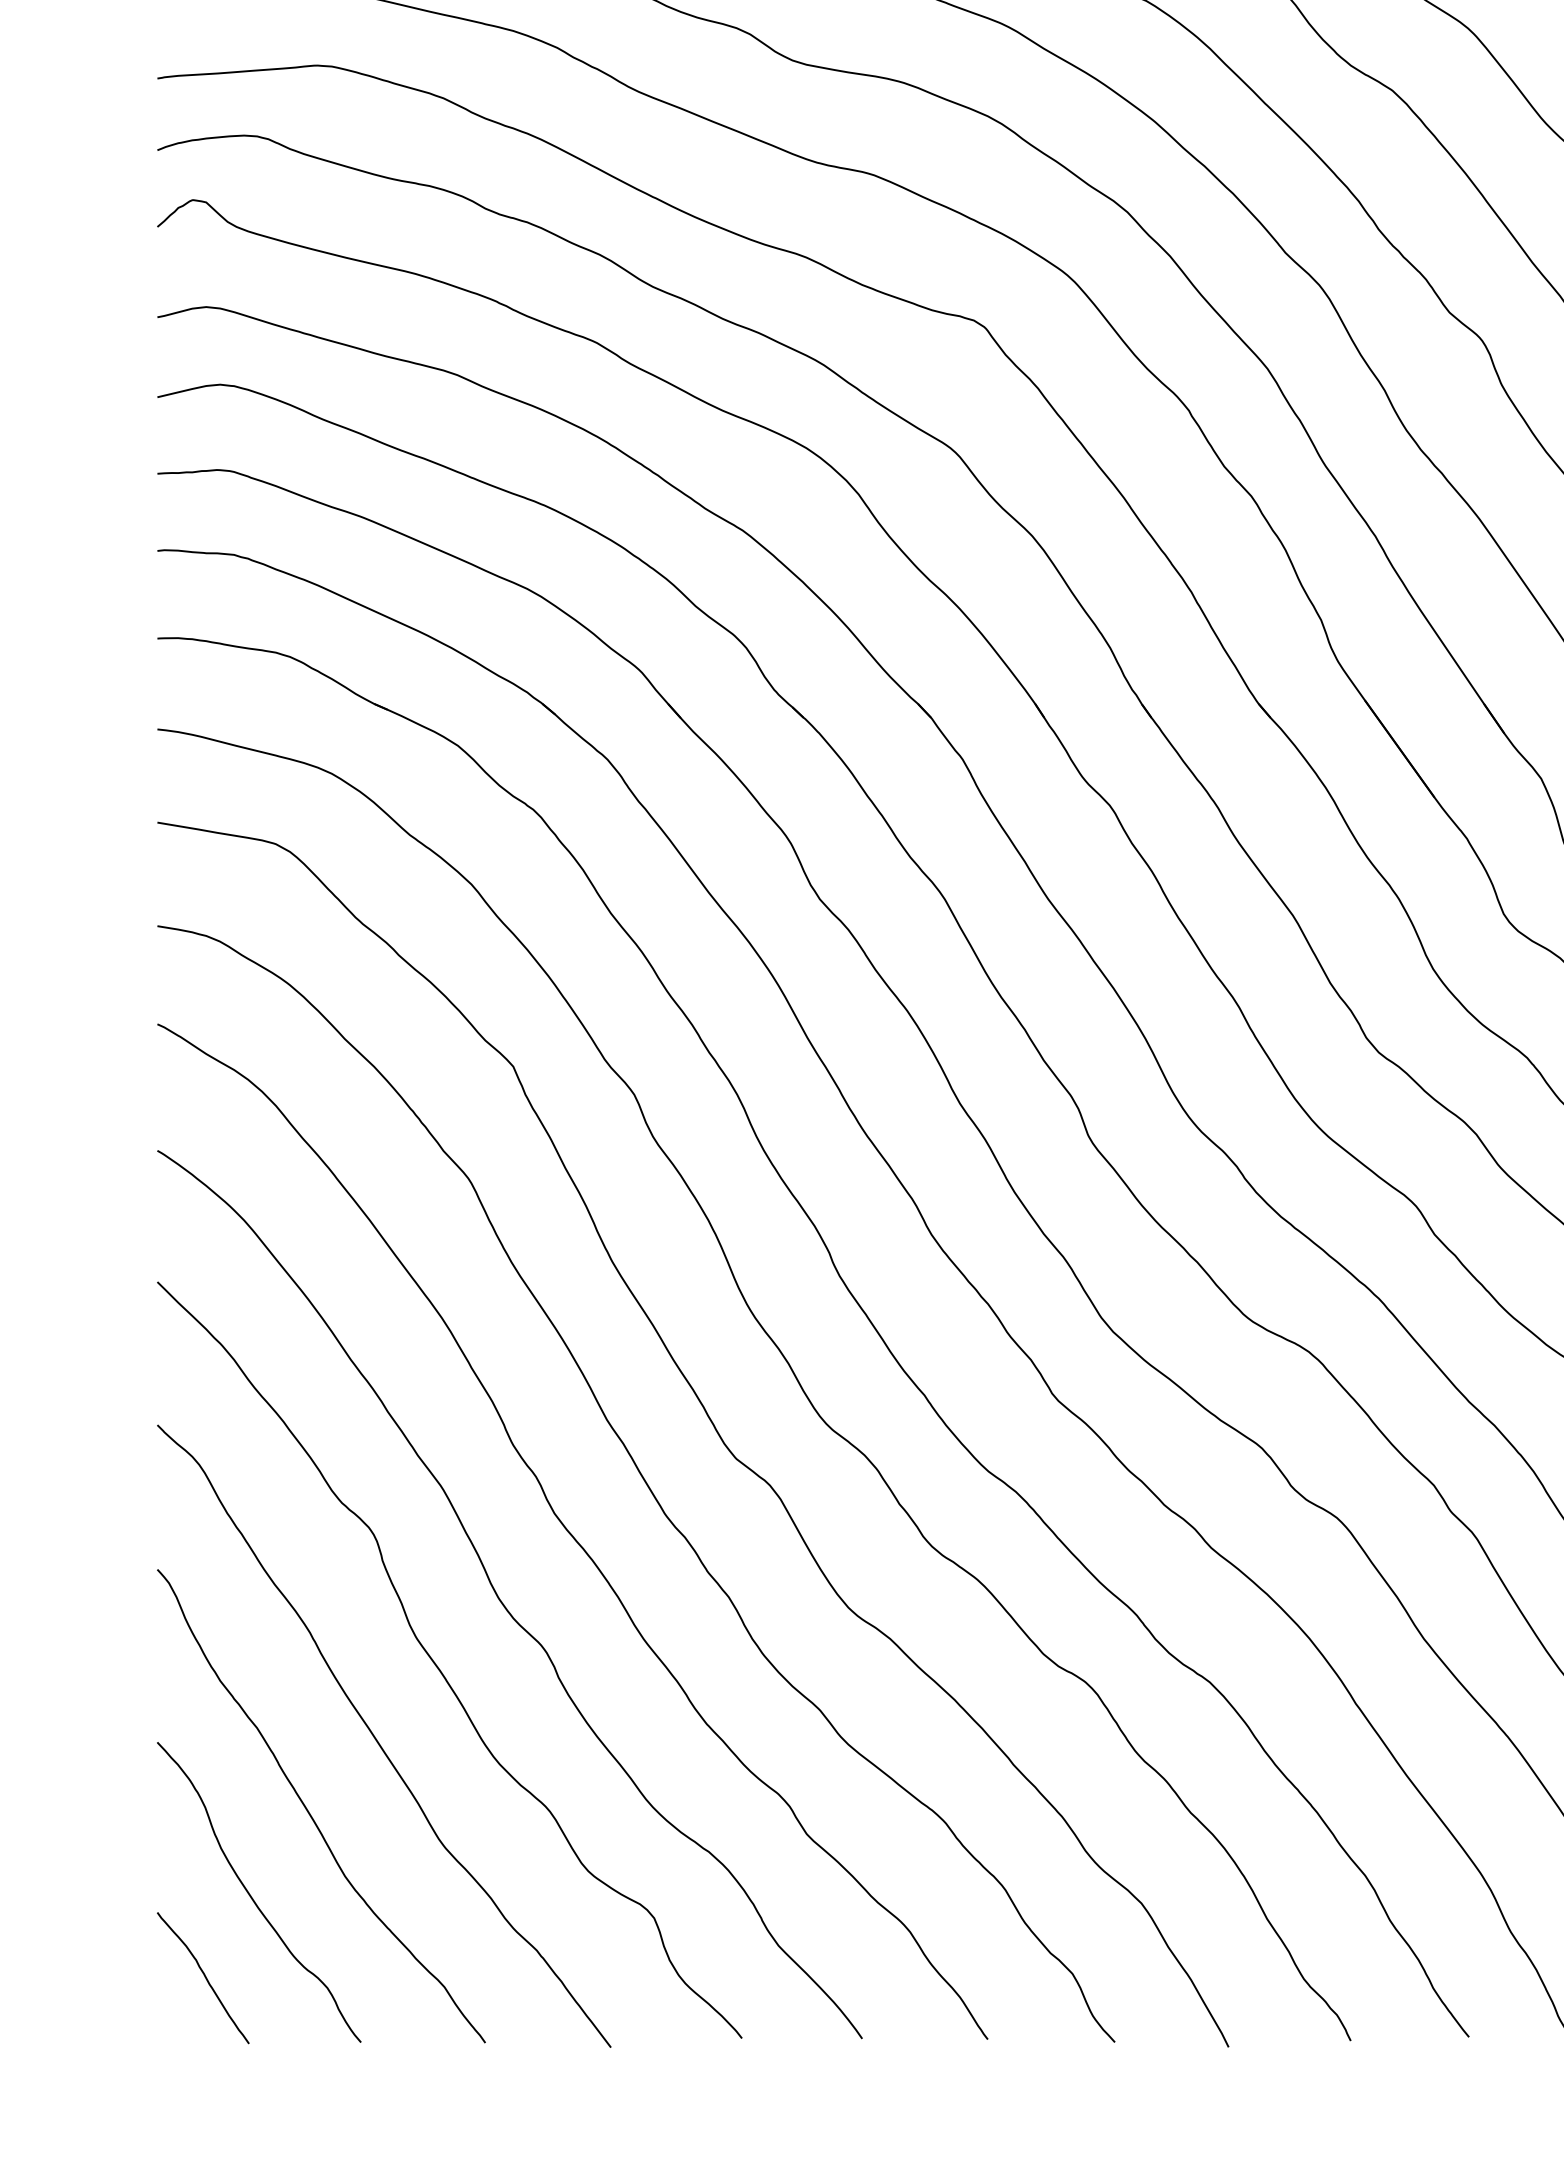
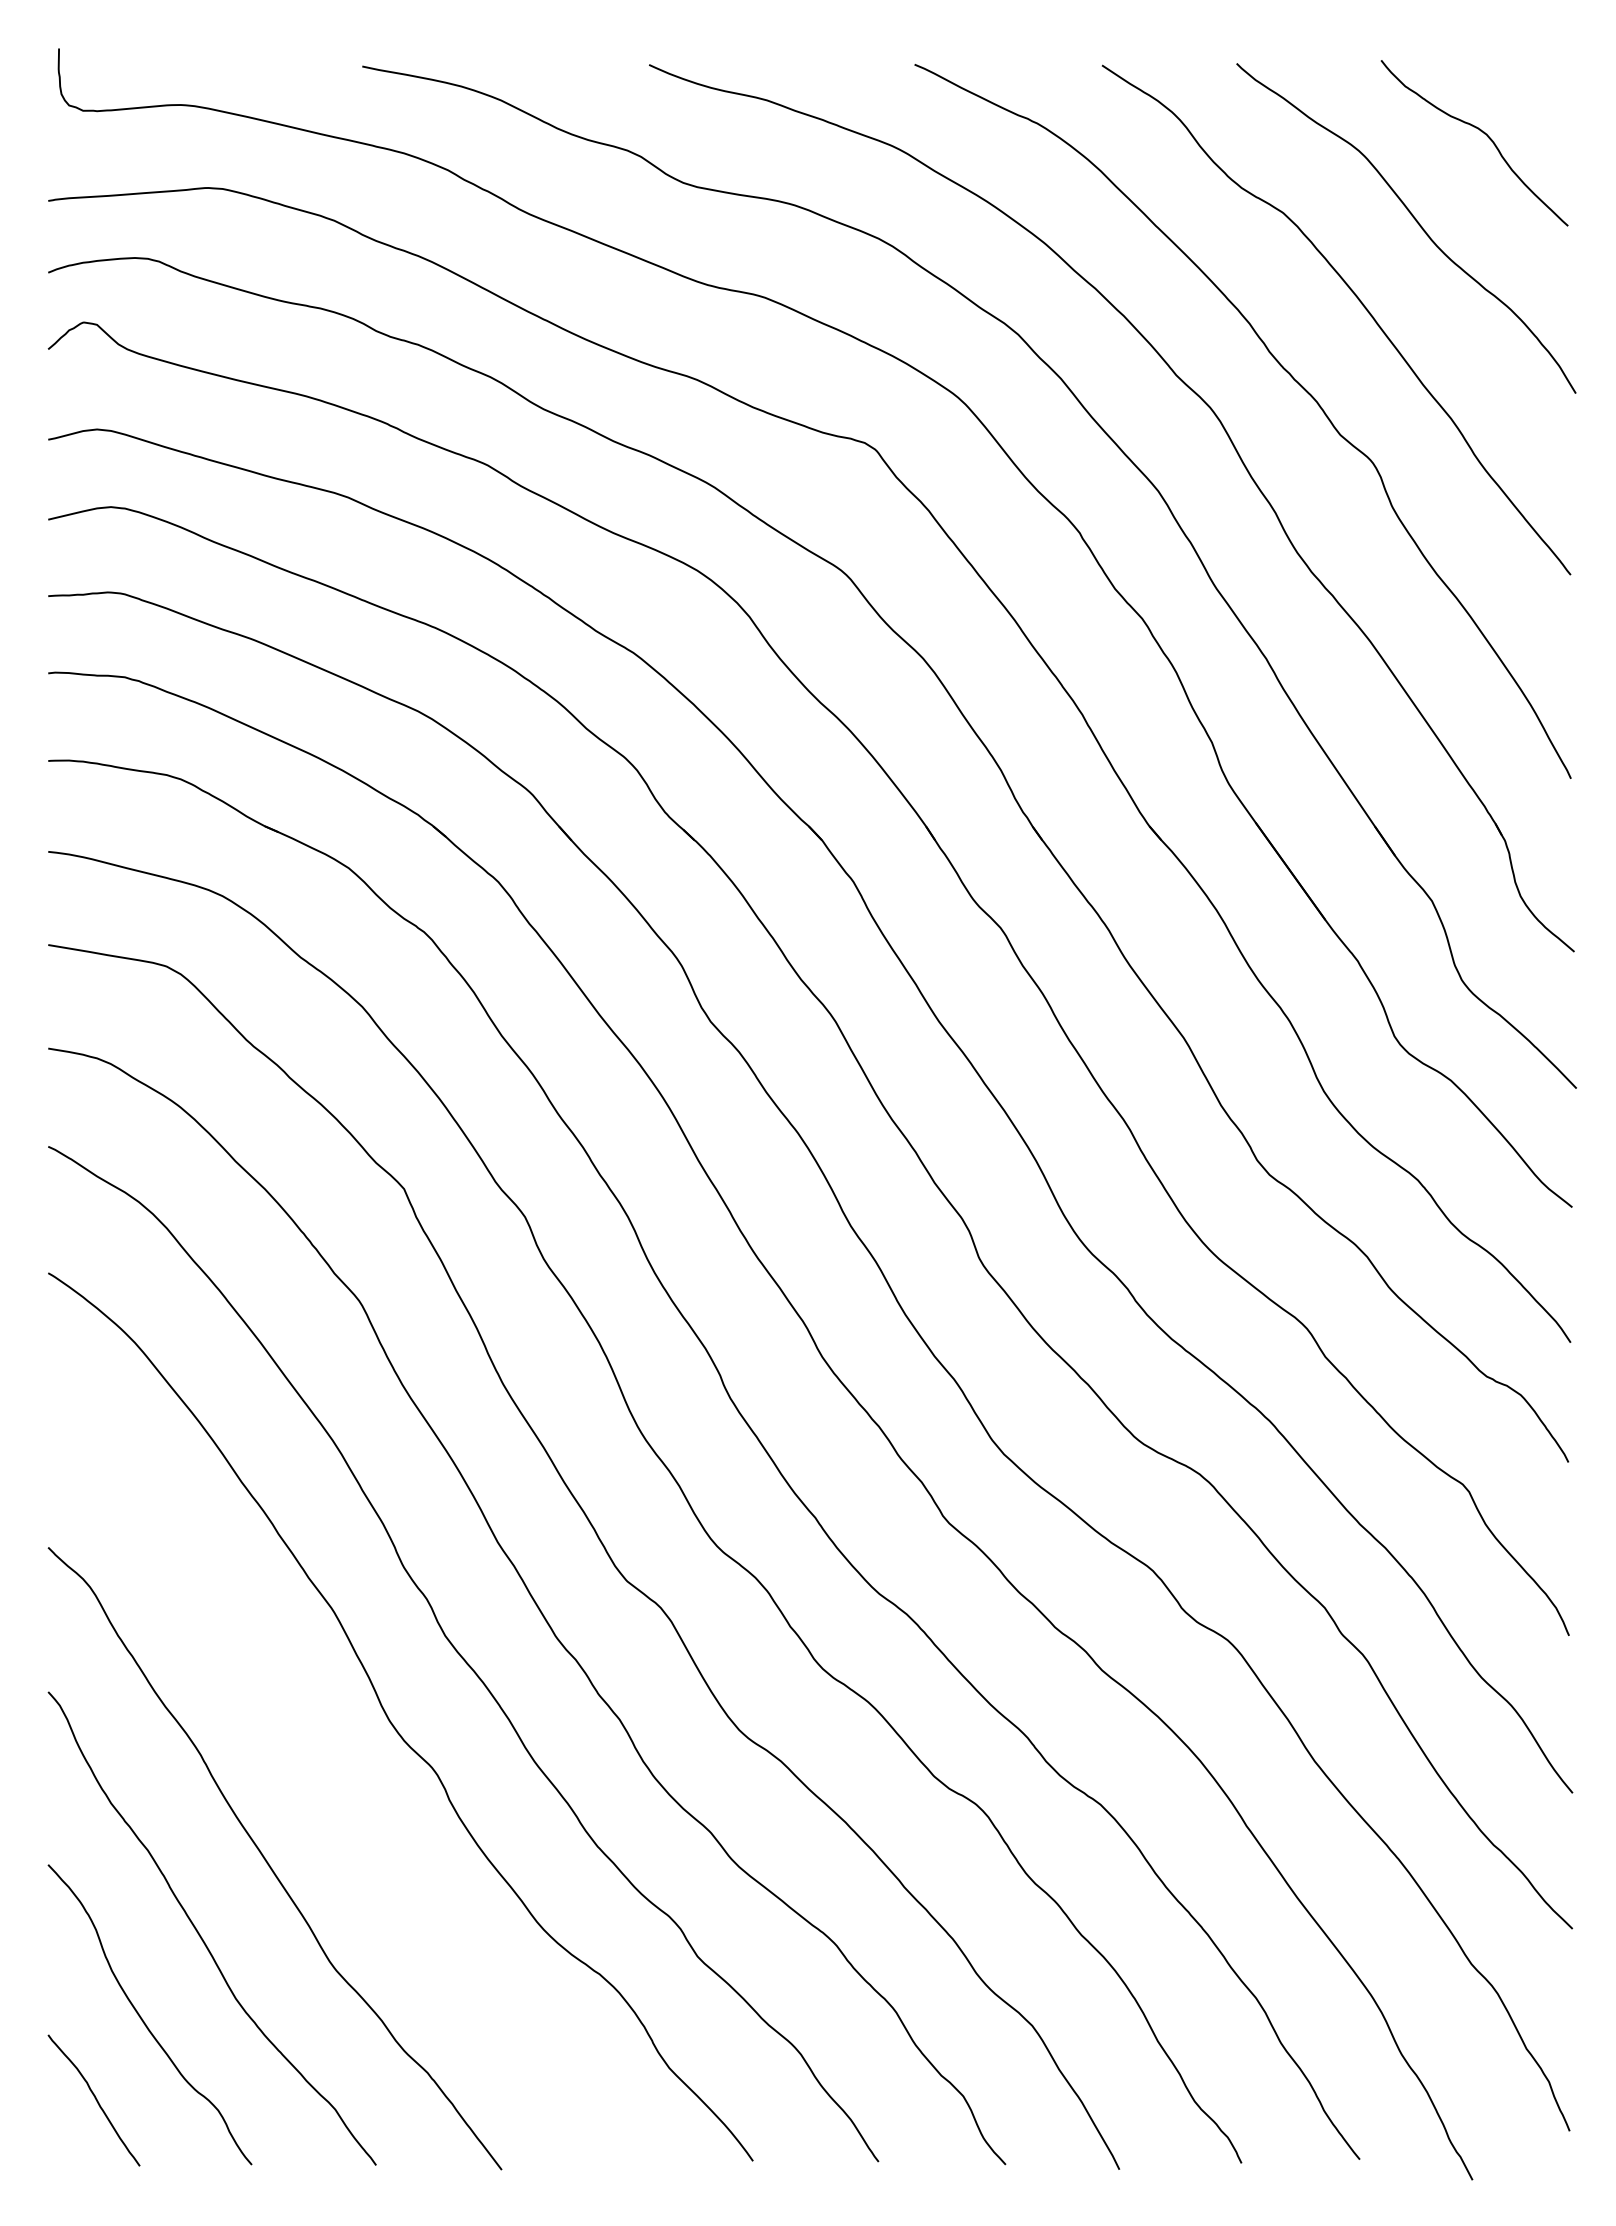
curve: (439, 1668) -> (330, 1790), removed

